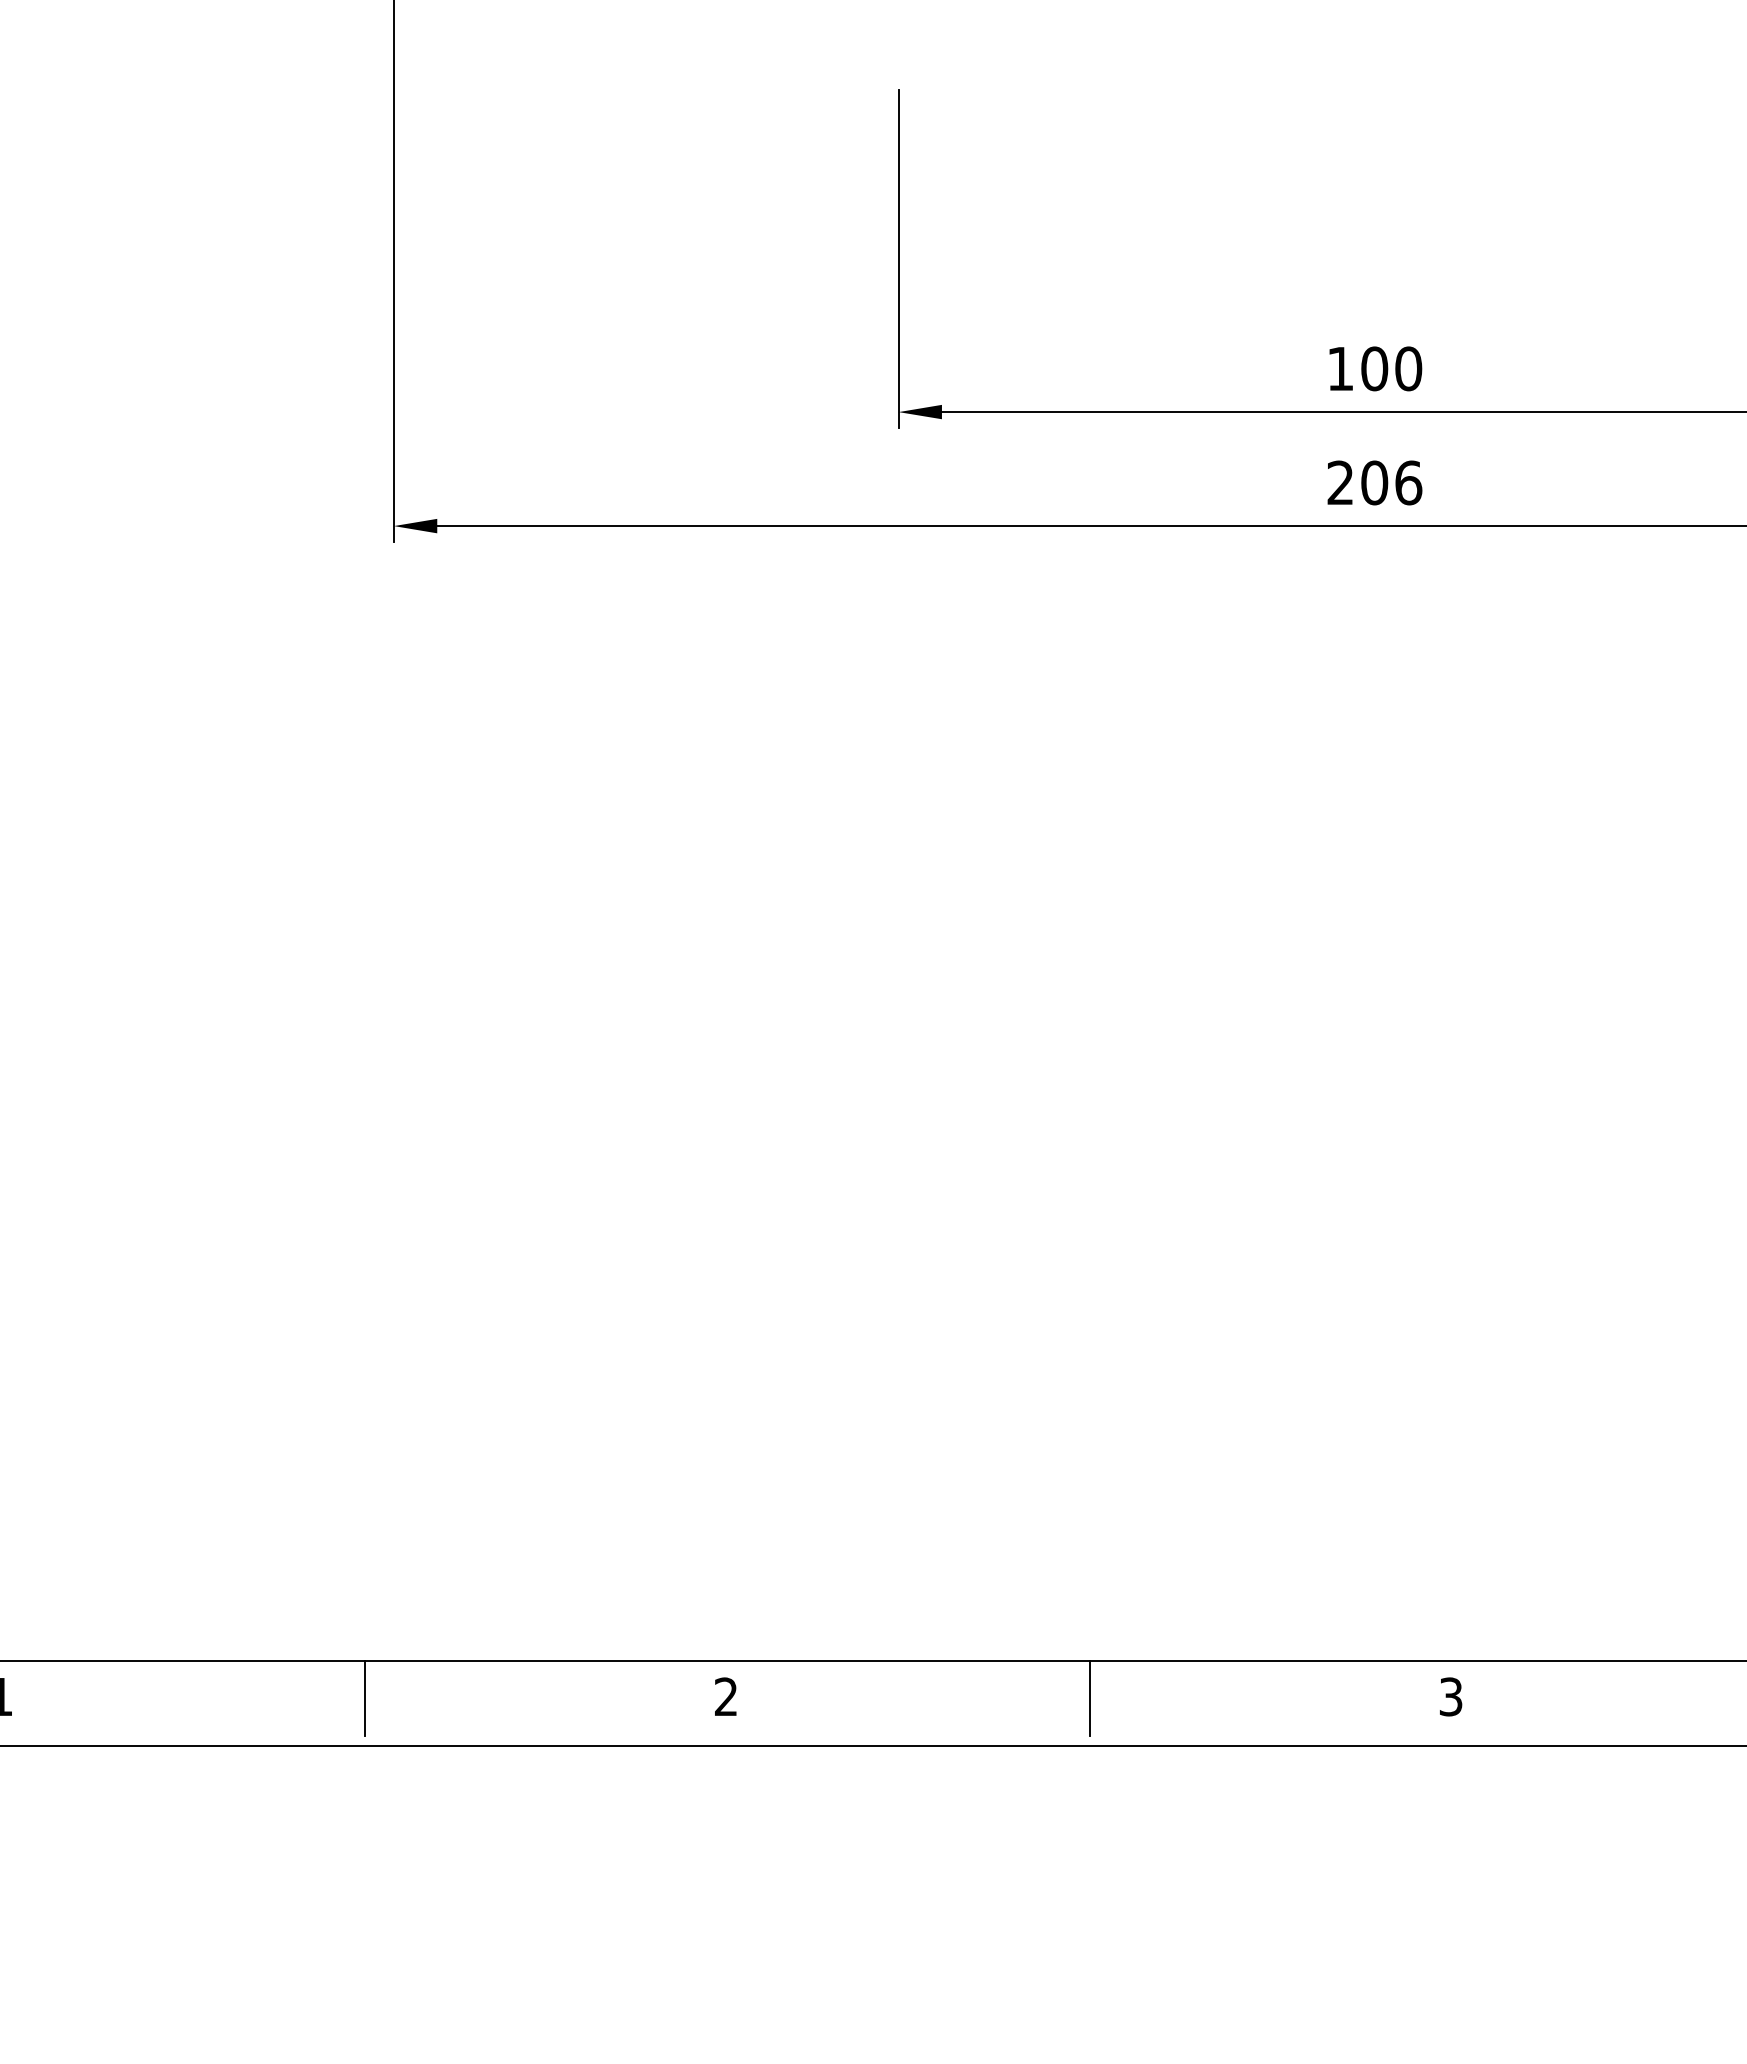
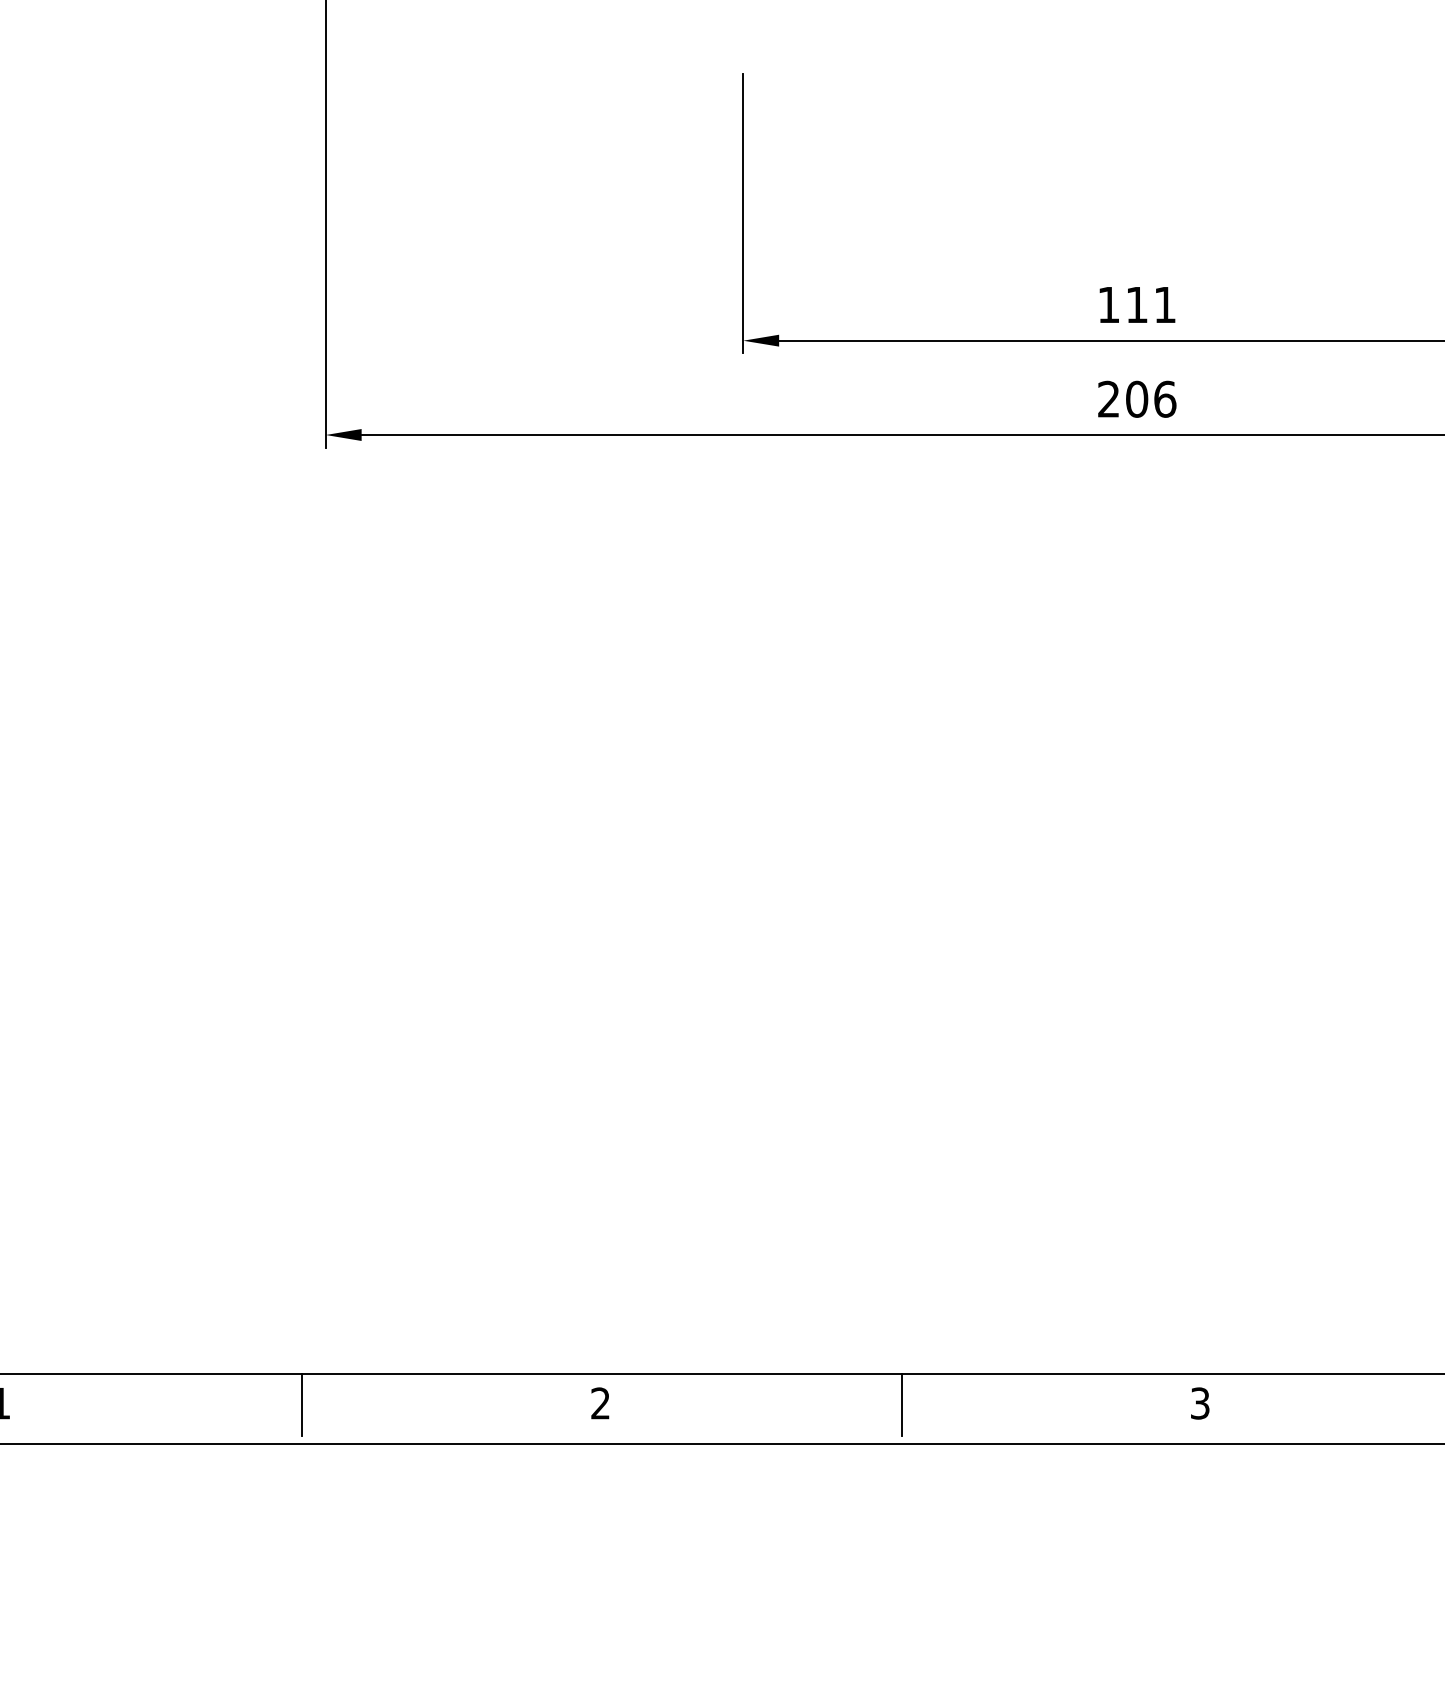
text: (1391, 368) -> (1150, 304), 100 -> 111

